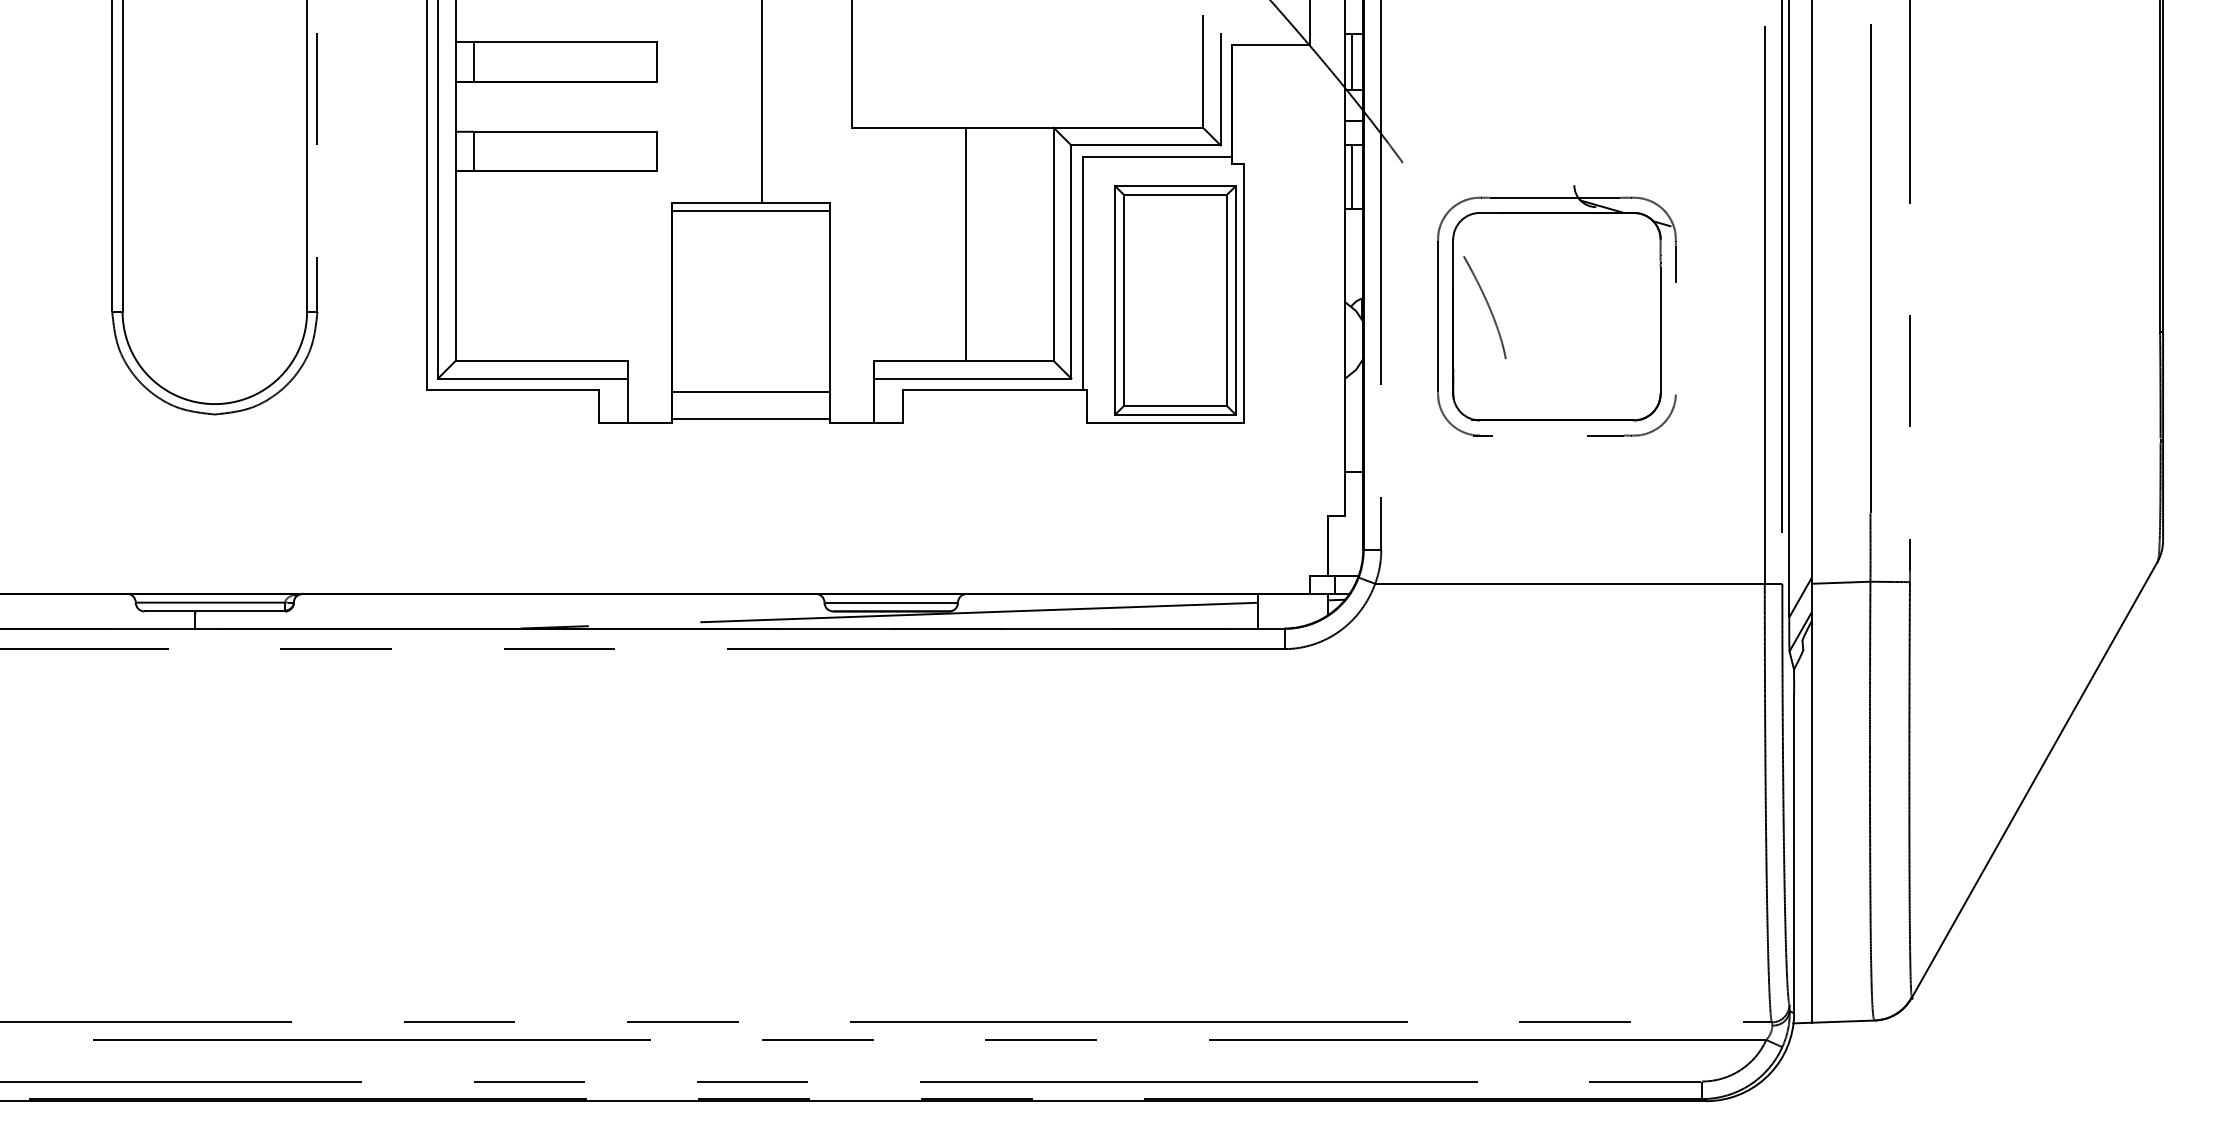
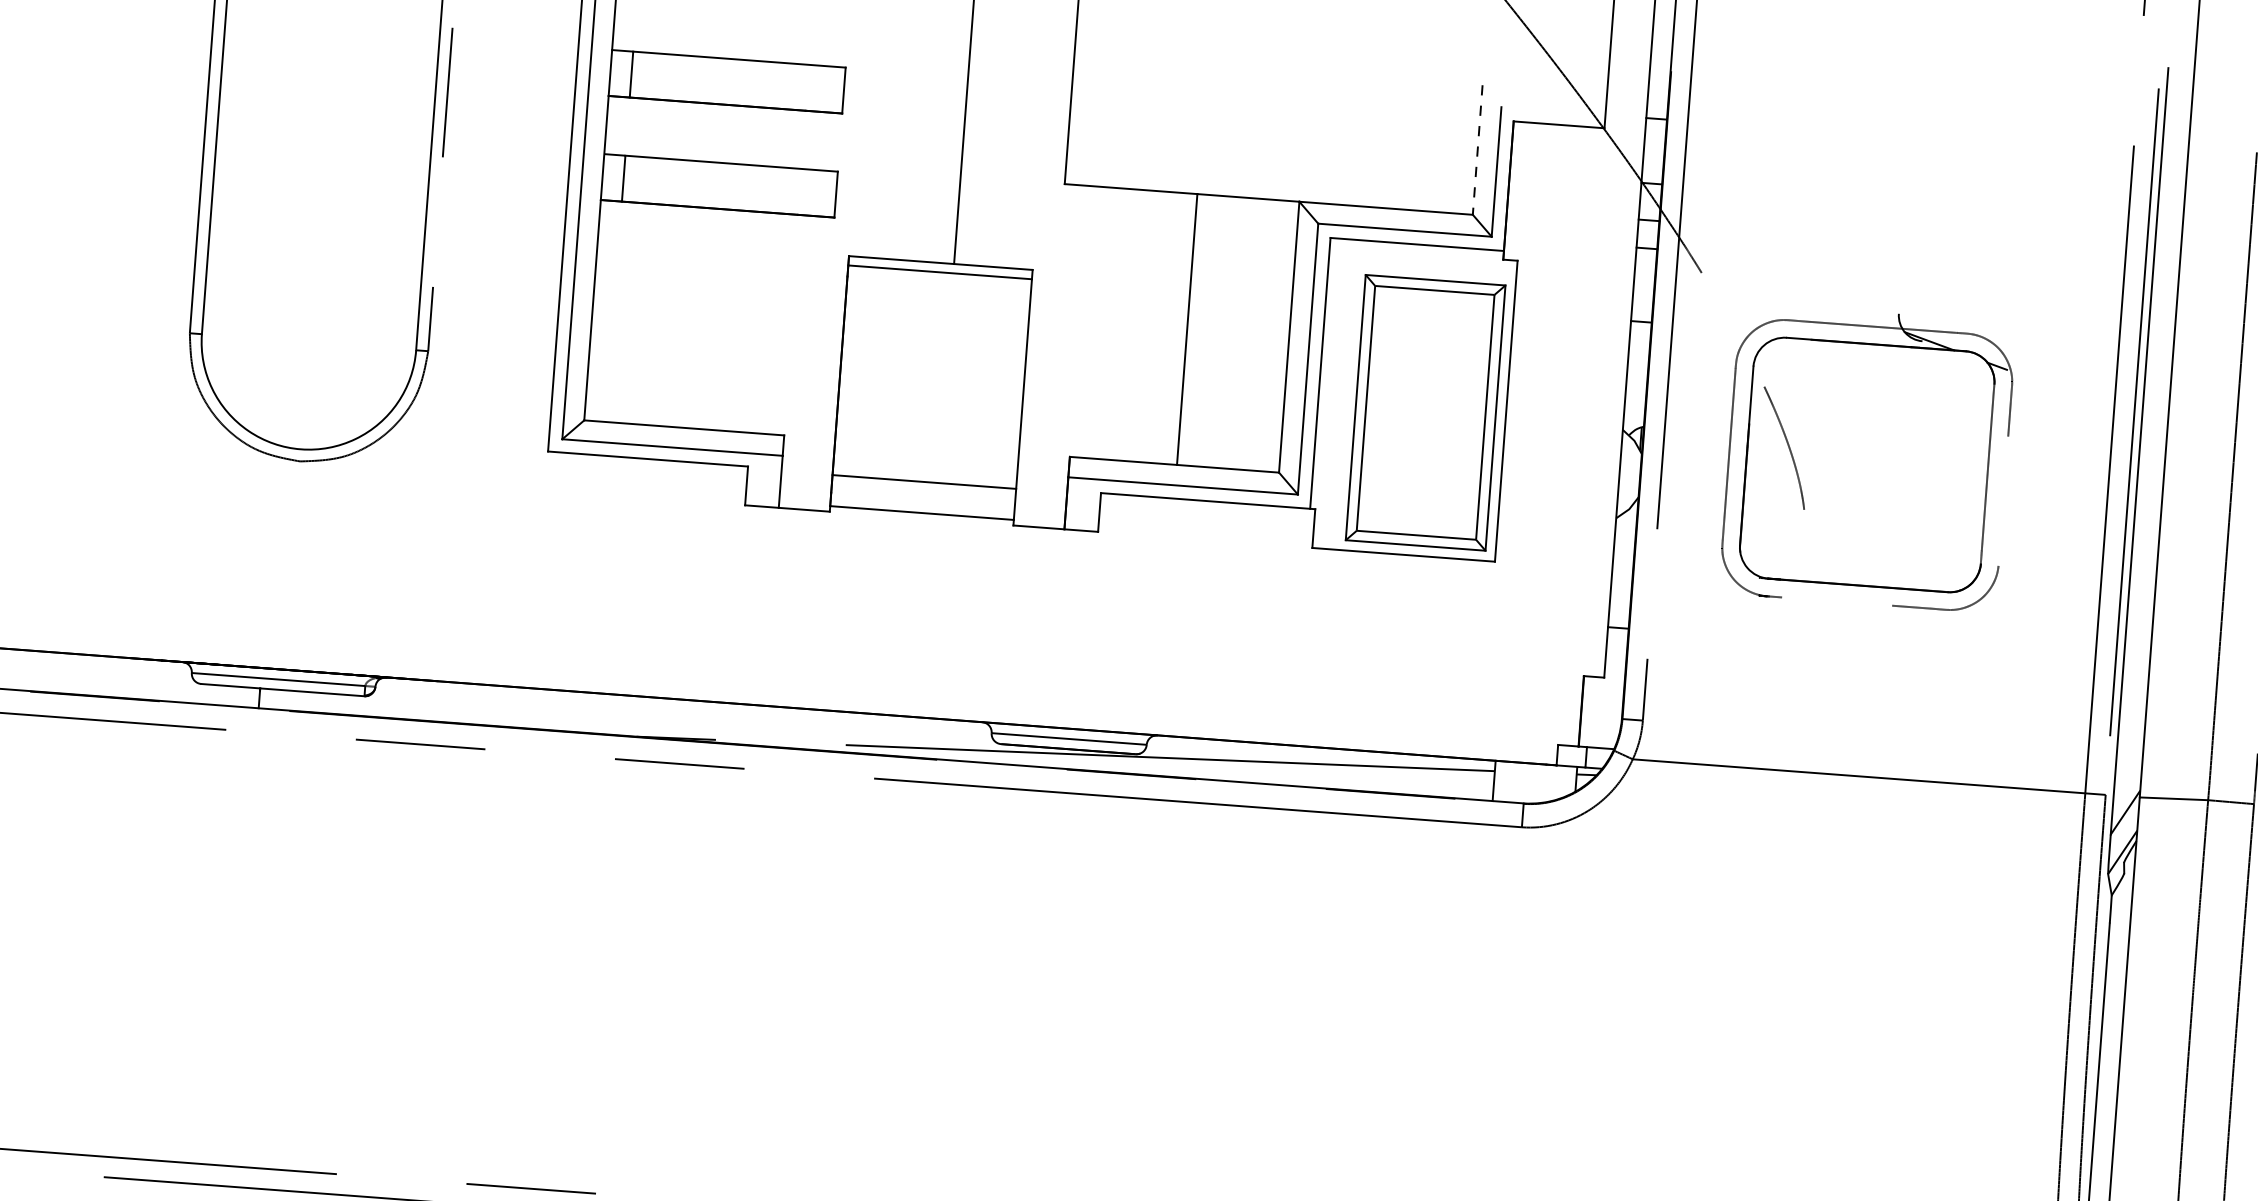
line: (1351, 61) -> (1650, 150), removed
line: (1203, 72) -> (1478, 150), solid -> dashed
line: (1351, 176) -> (1640, 284), removed

